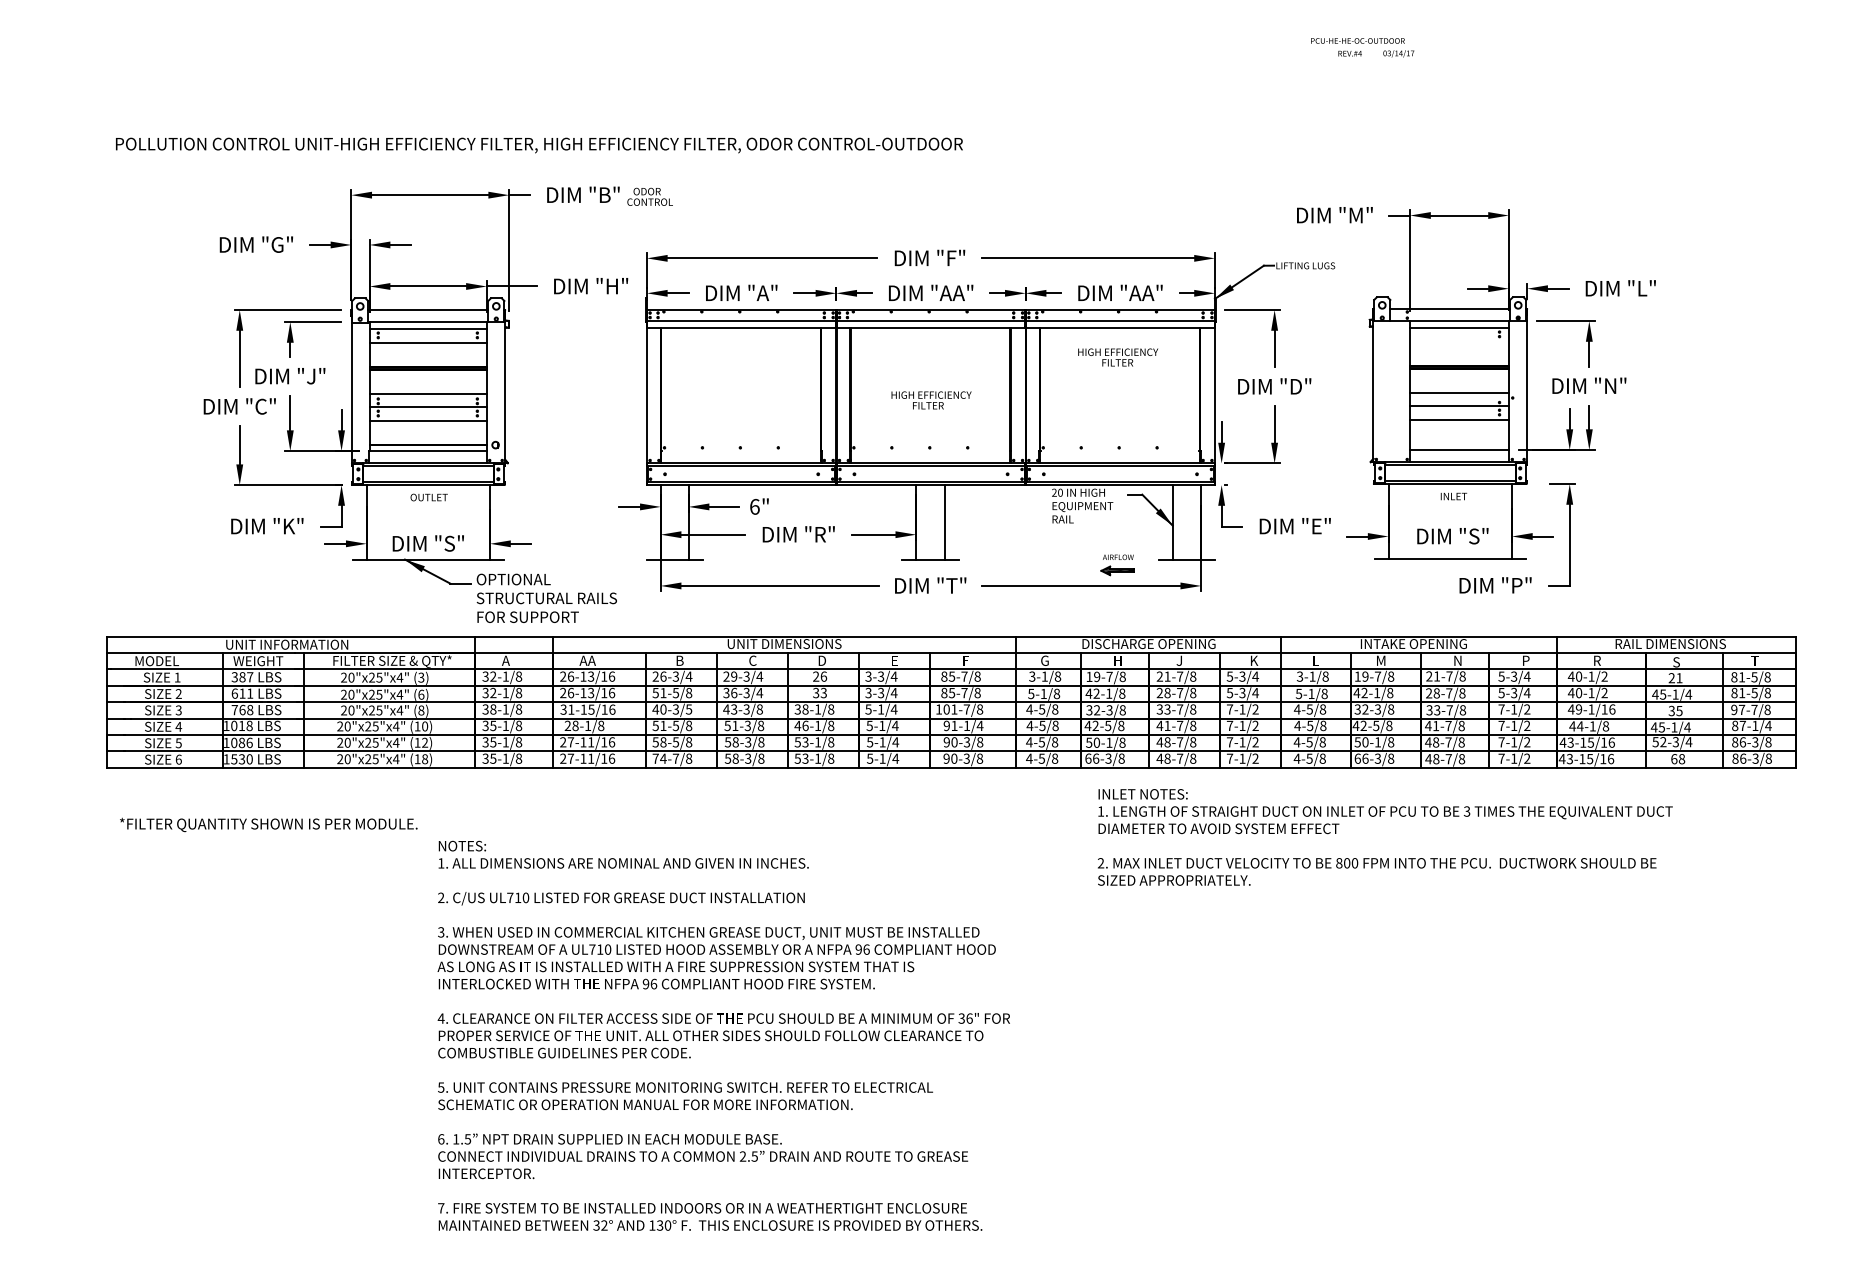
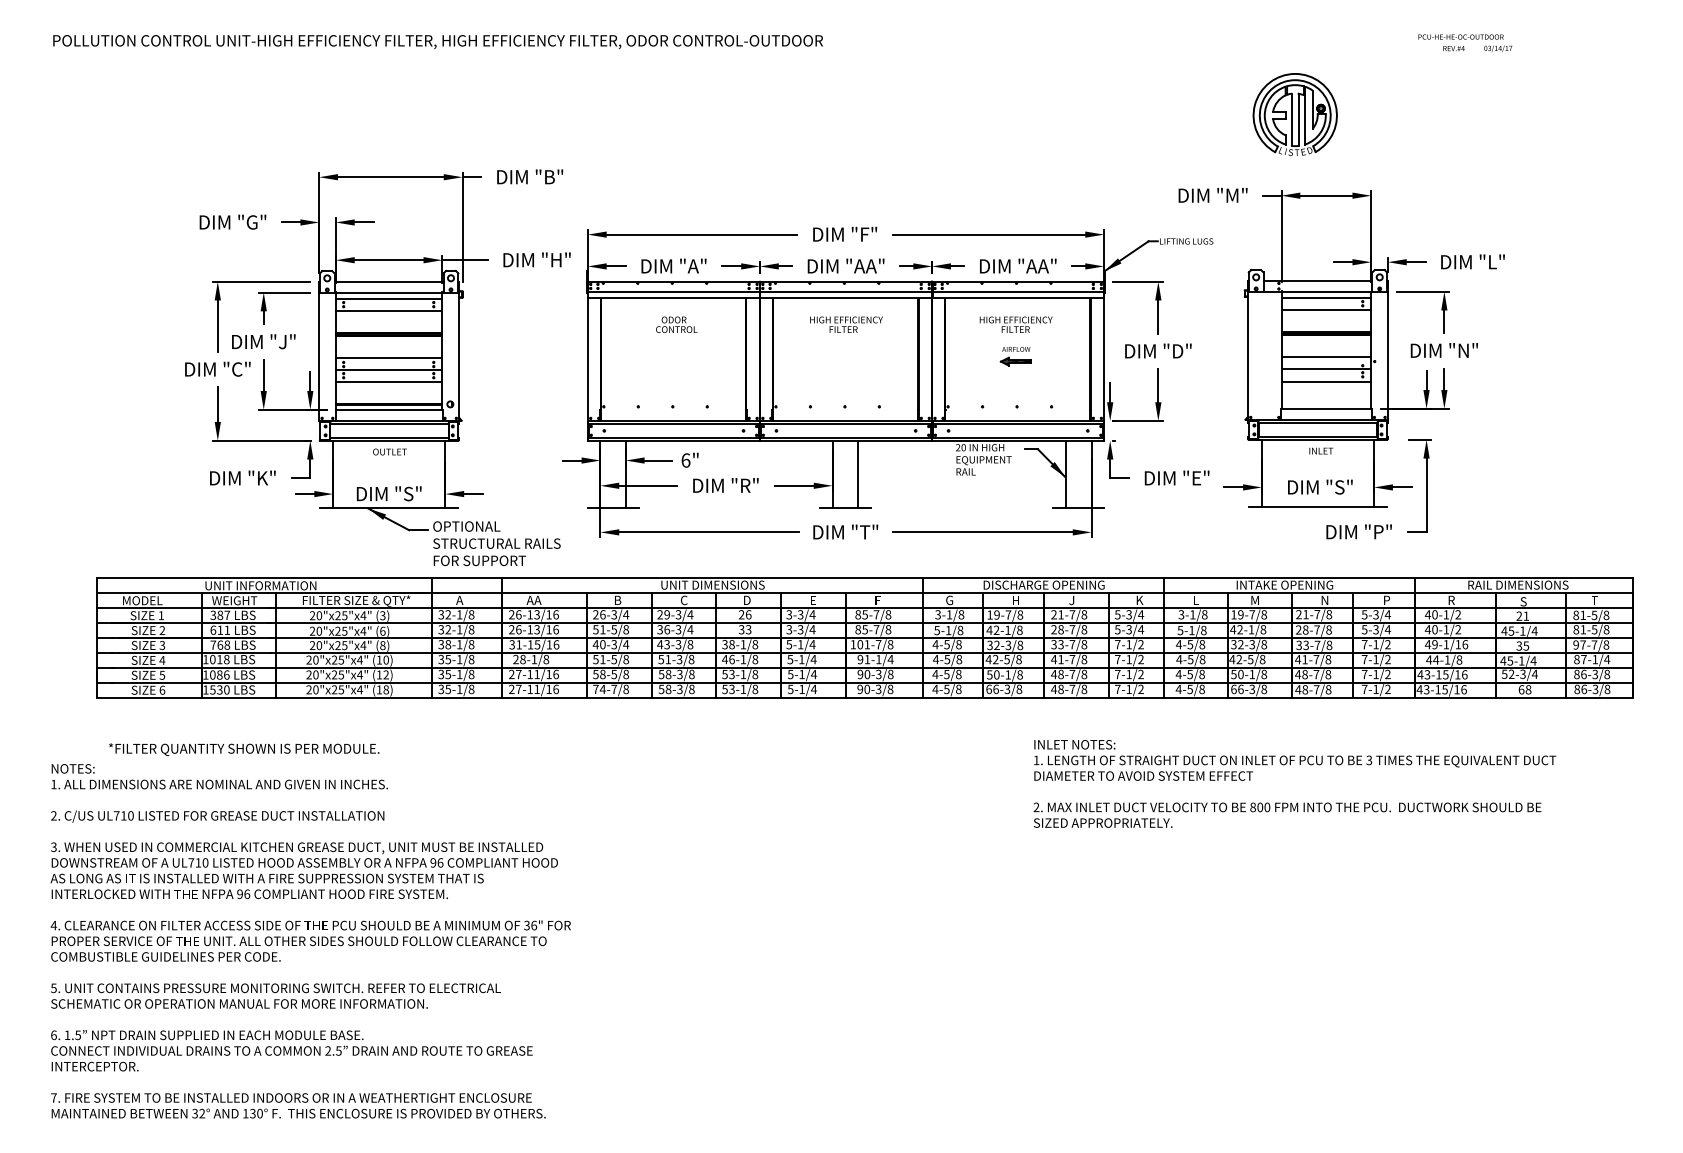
text: (1362, 46) -> (1465, 42), moved
part: (1424, 126) -> (1294, 114), added
text: (538, 145) -> (437, 42), moved
text: (649, 196) -> (676, 324), moved
line: (1459, 341) -> (1326, 310), added
text: (931, 400) -> (846, 324), moved
part: (1117, 565) -> (1015, 356), moved
text: (689, 709) -> (626, 644), 40-3/5 -> 40-3/4
text: (1384, 836) -> (1294, 783), moved
text: (723, 1036) -> (310, 941), moved

